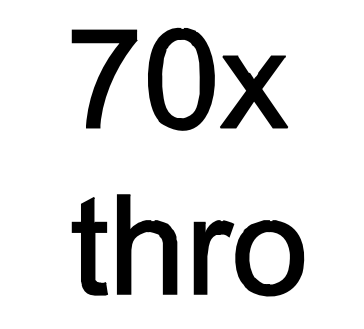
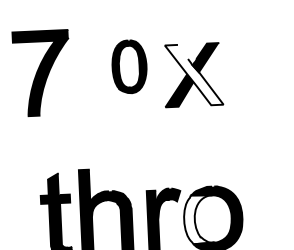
part: (104, 78) -> (41, 72), moved
part: (181, 78) -> (129, 66), size x0.6
fill: (255, 91) -> (194, 74), removed
fill: (252, 258) -> (198, 219), removed

